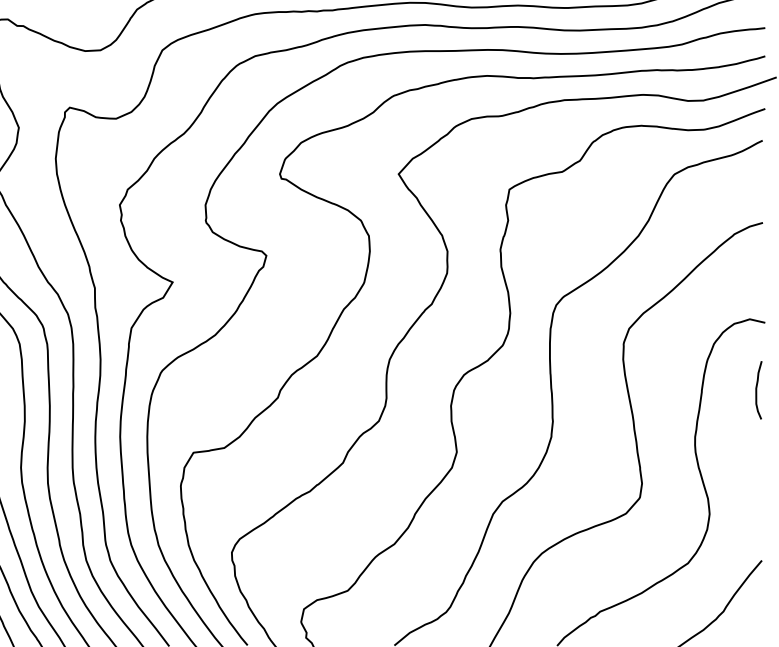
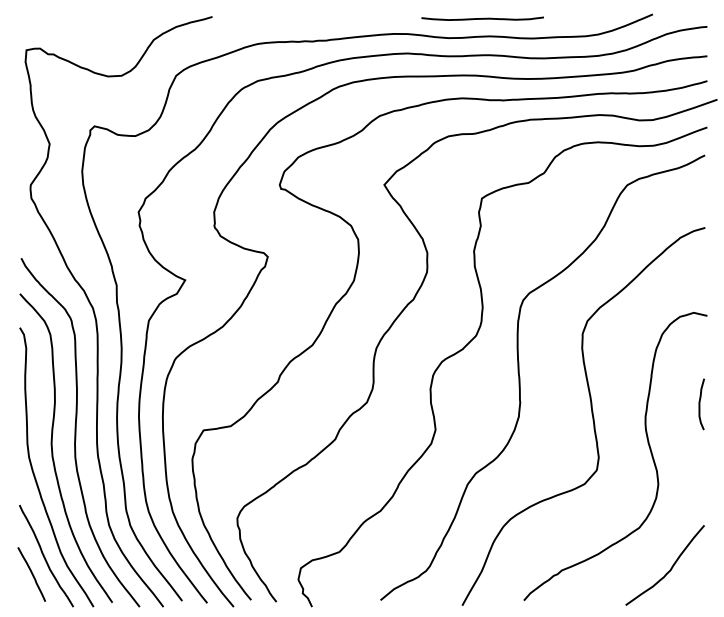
curve: (757, 390) -> (700, 404), moved

